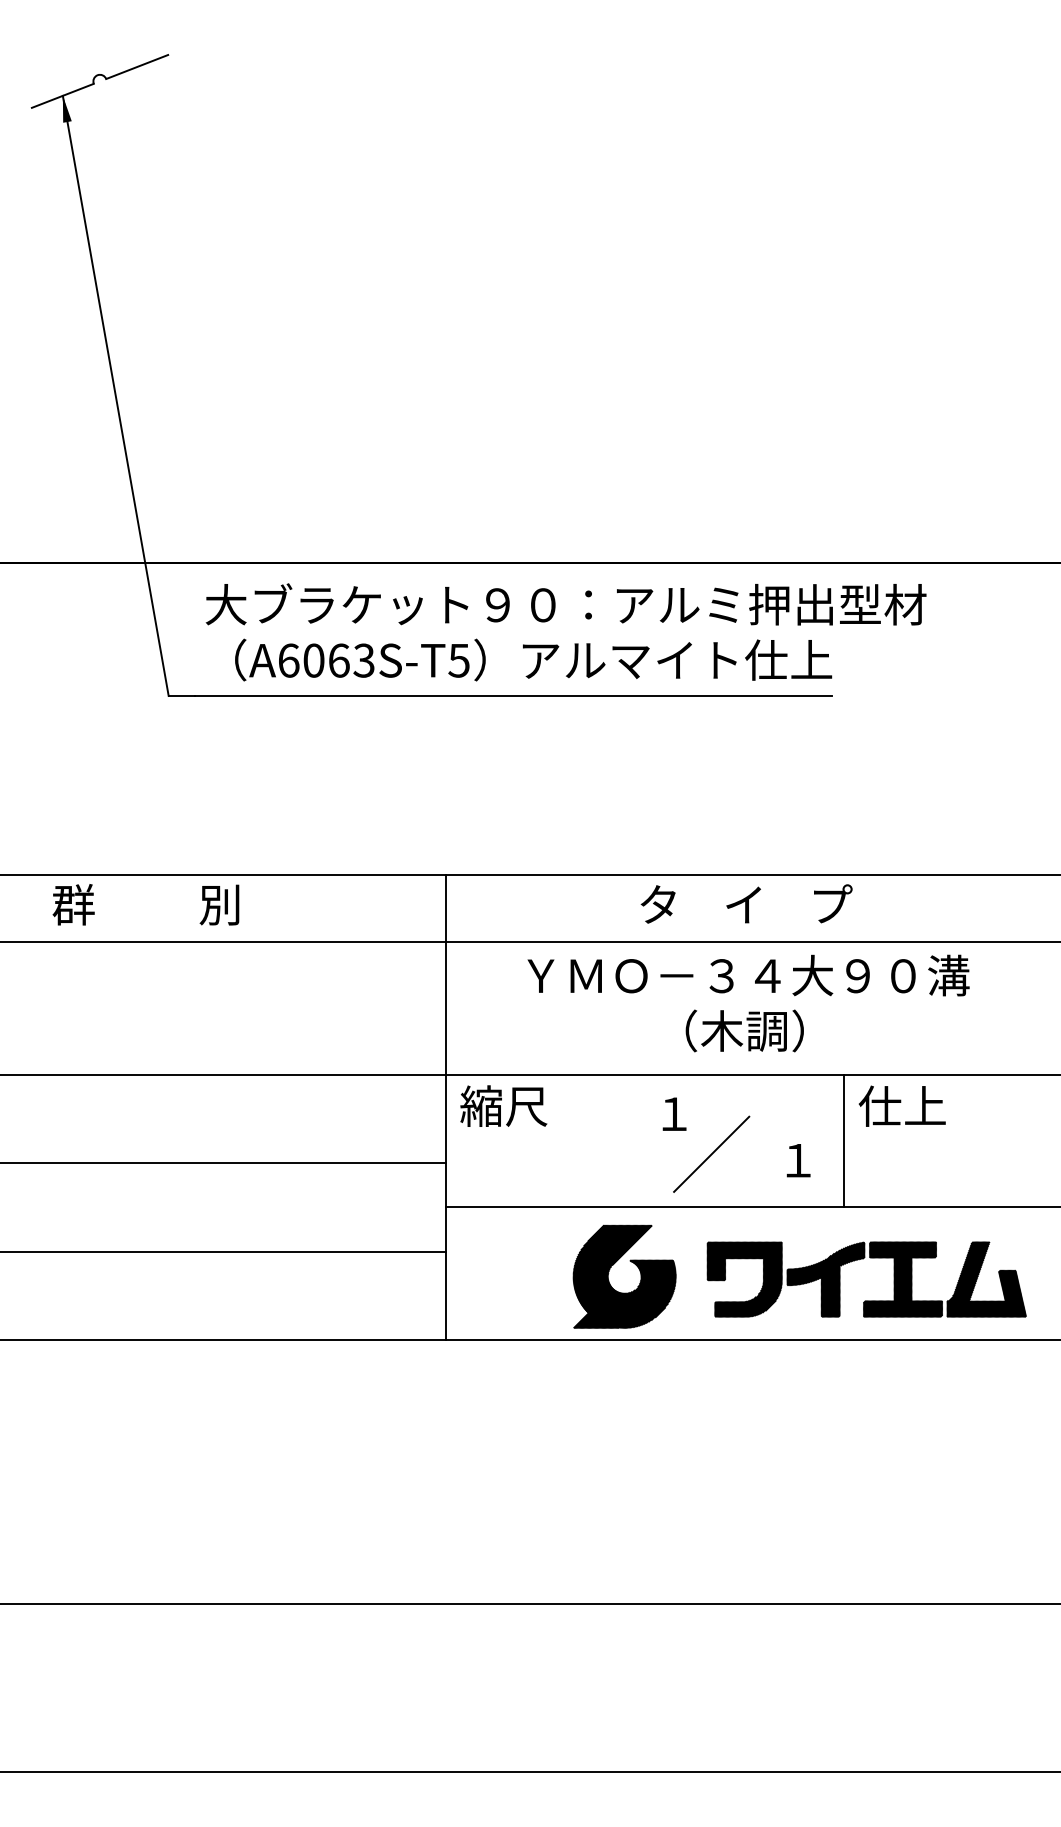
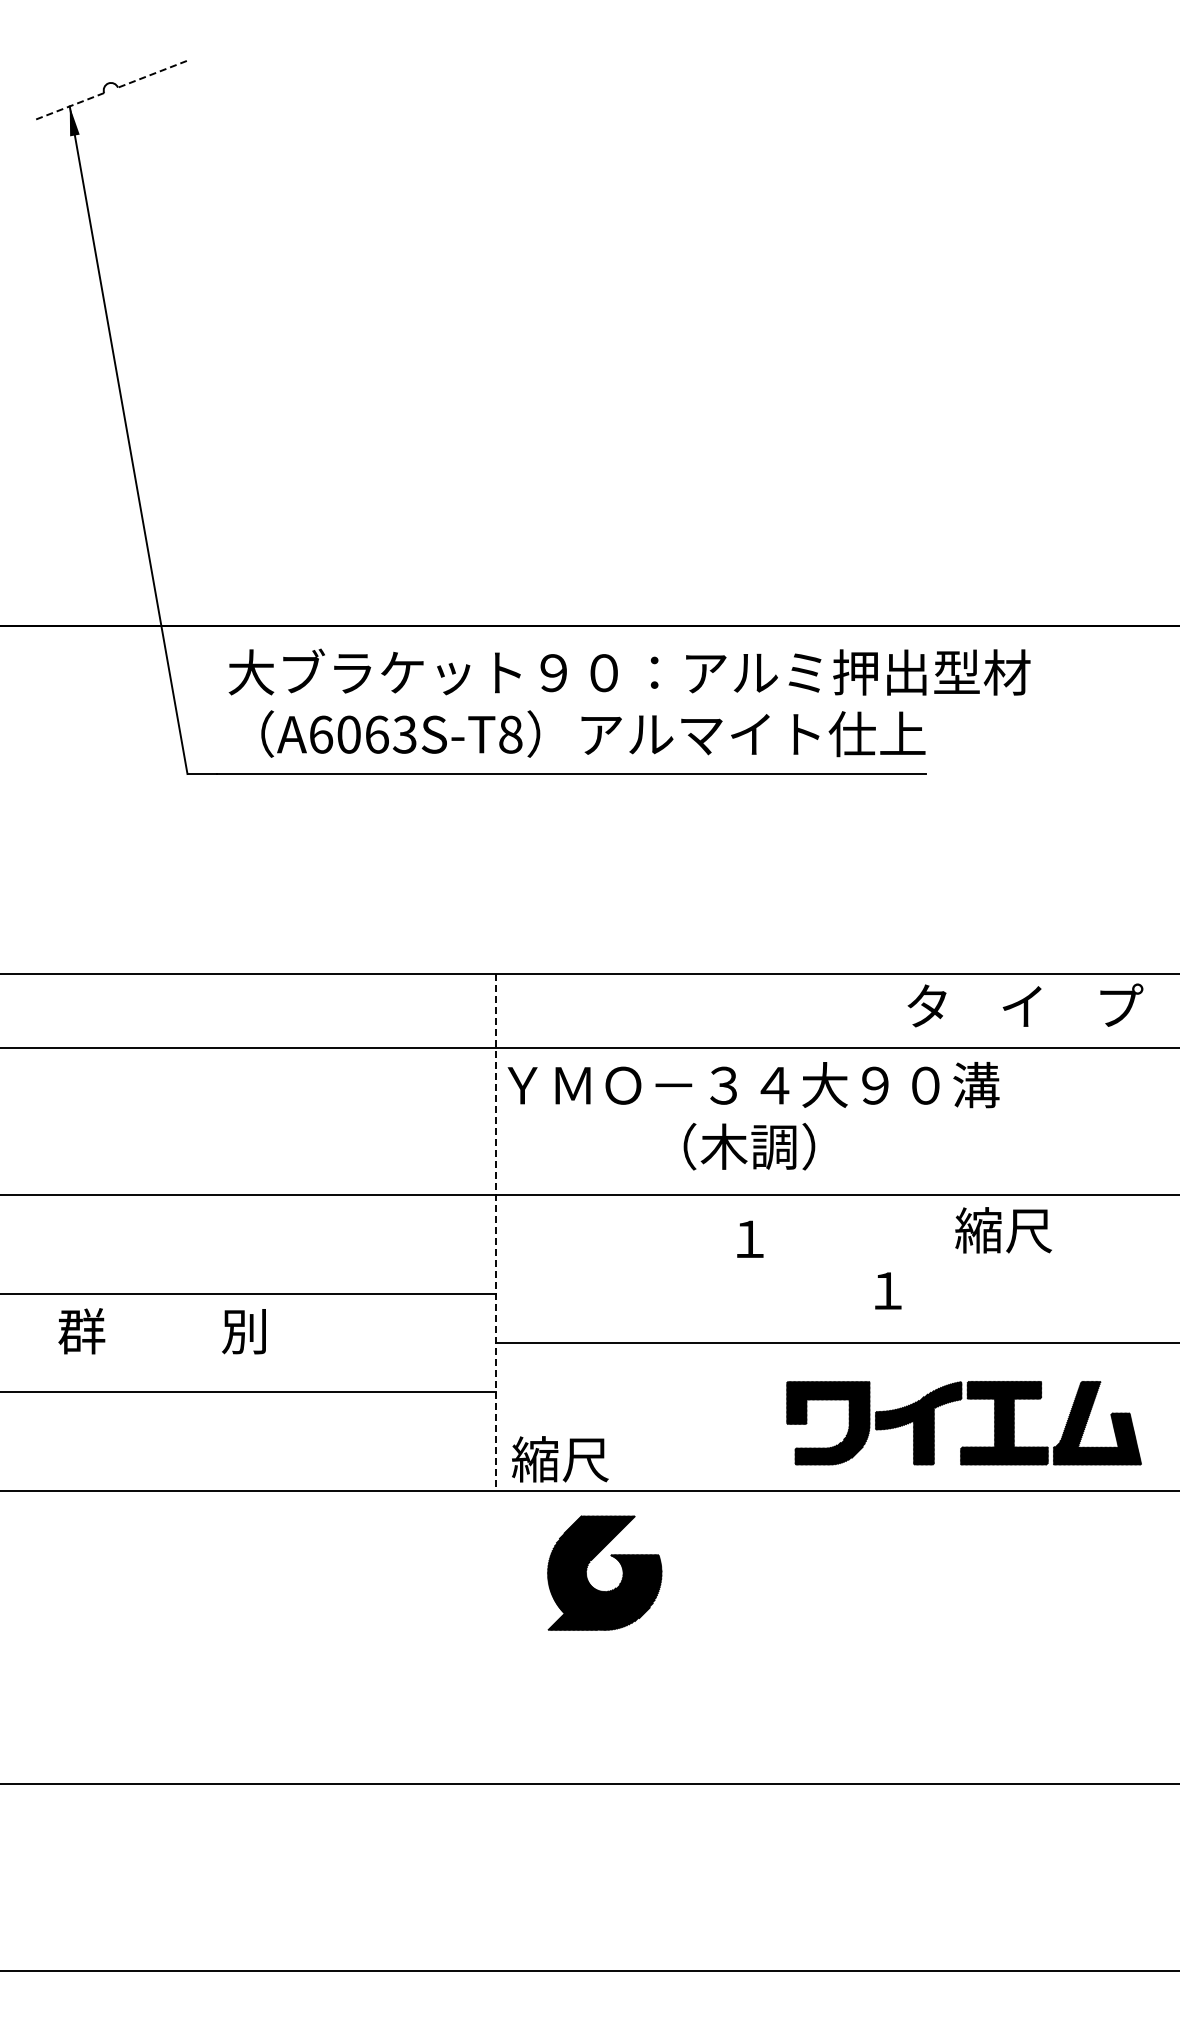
line: (137, 67) -> (152, 74), solid -> dashed
line: (62, 95) -> (69, 106), solid -> dashed
text: (459, 660) -> (510, 734), A6063S-T5 -> A6063S-T8
text: (145, 904) -> (161, 1331), moved
text: (746, 904) -> (1025, 1005), moved
text: (748, 1003) -> (753, 1116), moved
text: (503, 1106) -> (560, 1459), moved
text: (902, 1106) -> (1003, 1230), 仕上 -> 縮尺
line: (446, 1108) -> (496, 1232), solid -> dashed
line: (844, 1141) -> (939, 1269), removed
line: (711, 1153) -> (791, 1283), removed
part: (613, 1265) -> (592, 1560), moved

